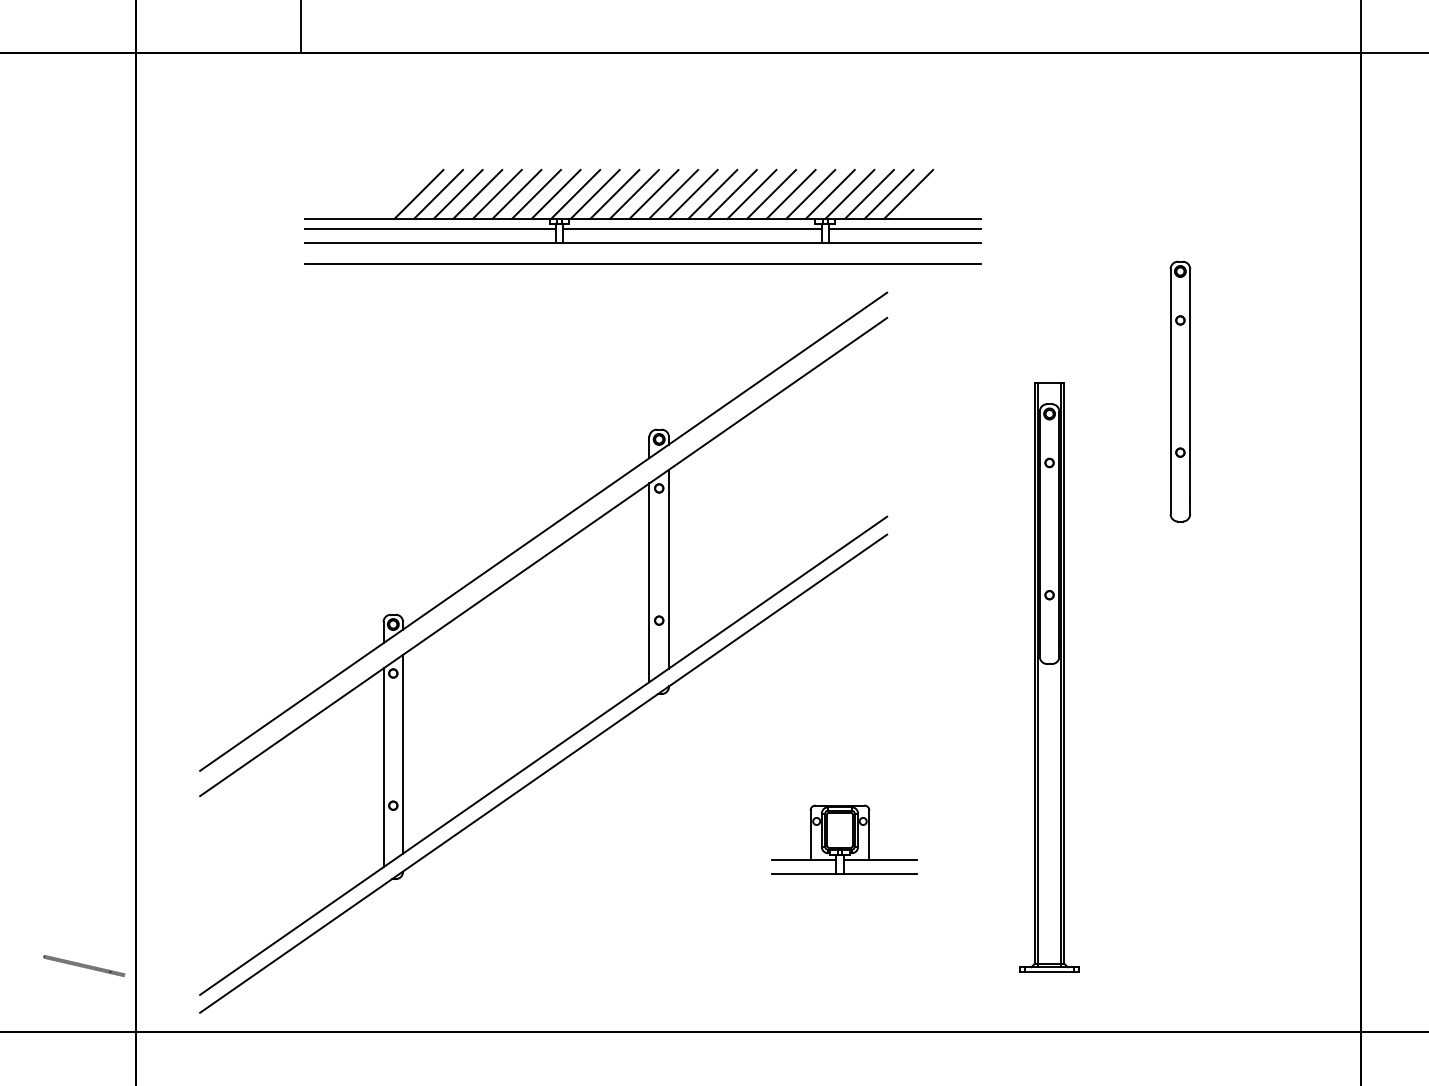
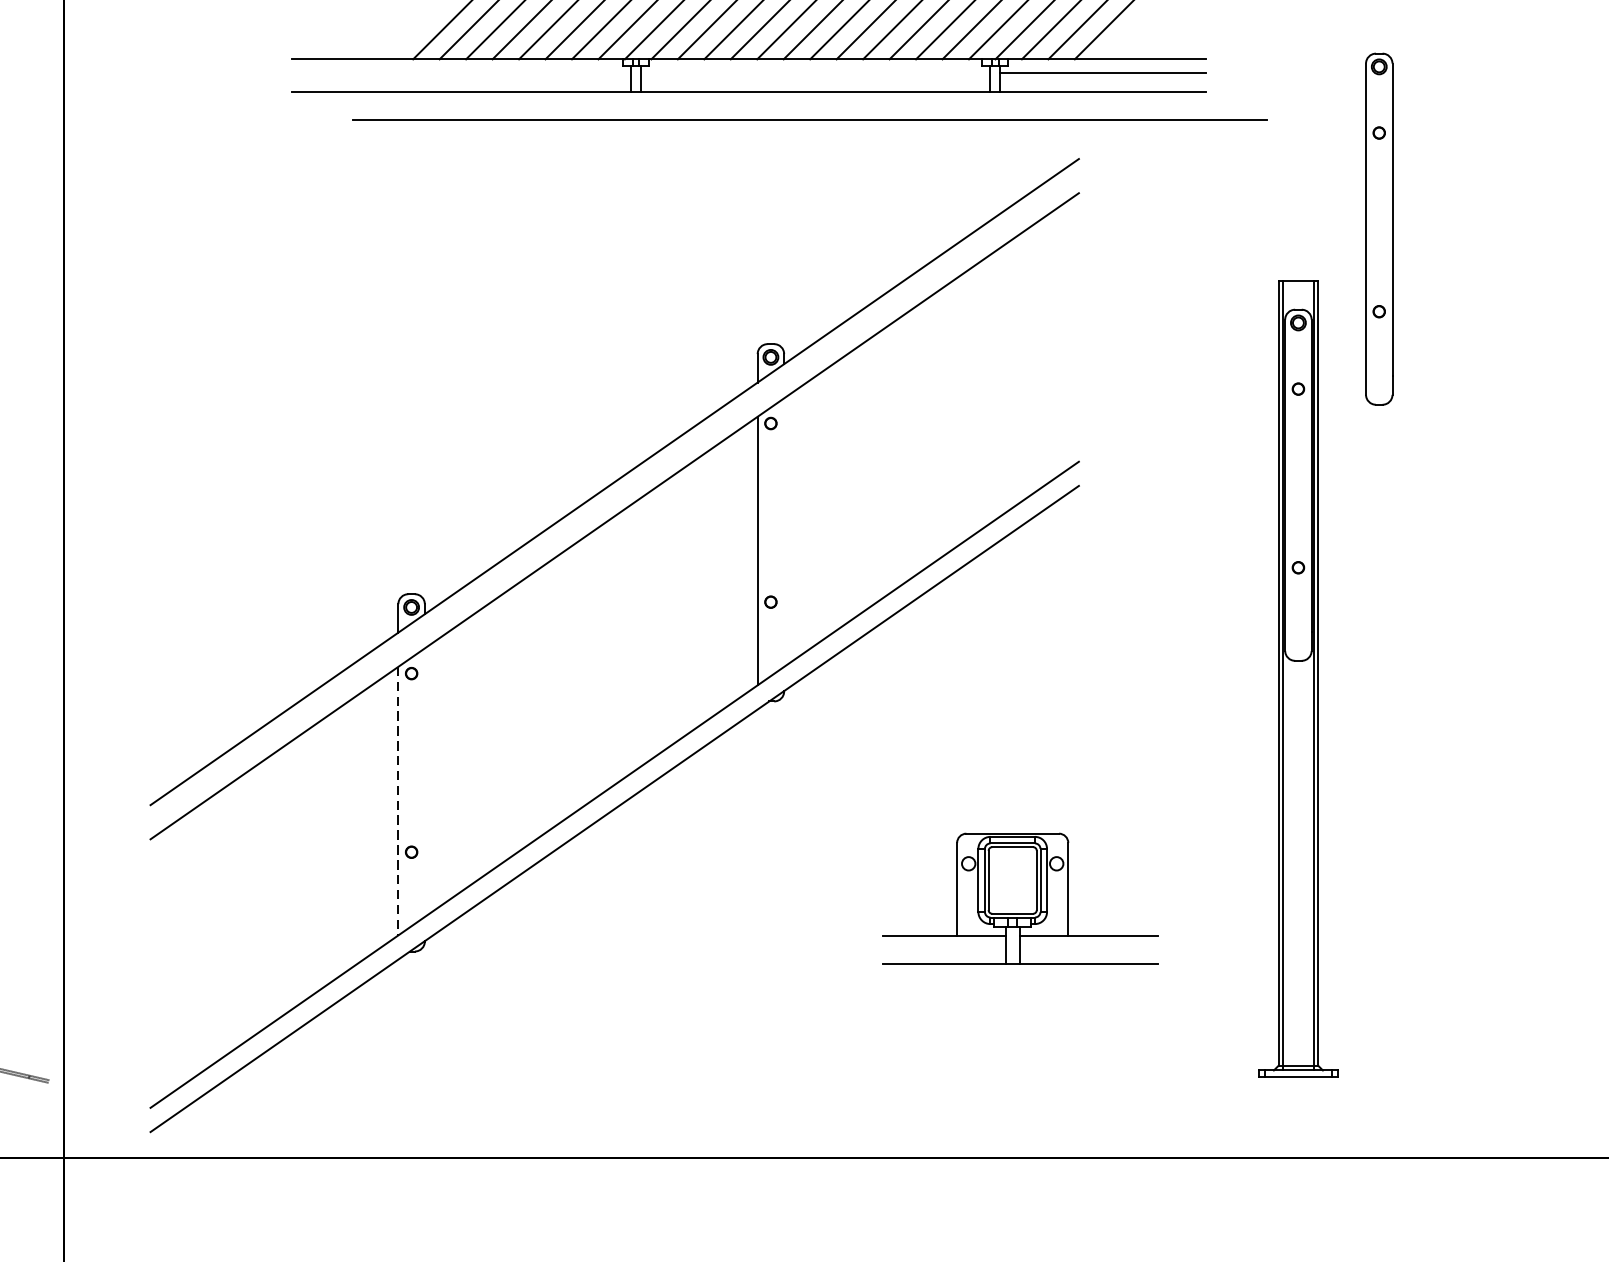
line: (429, 228) -> (460, 72), removed
line: (691, 228) -> (814, 72), removed
line: (642, 263) -> (809, 119), moved
part: (1180, 391) -> (1379, 229), moved
line: (669, 568) -> (784, 531), removed
line: (403, 753) -> (425, 781), removed
line: (383, 768) -> (398, 801), solid -> dashed
part: (844, 839) -> (1021, 897), size x1.4

